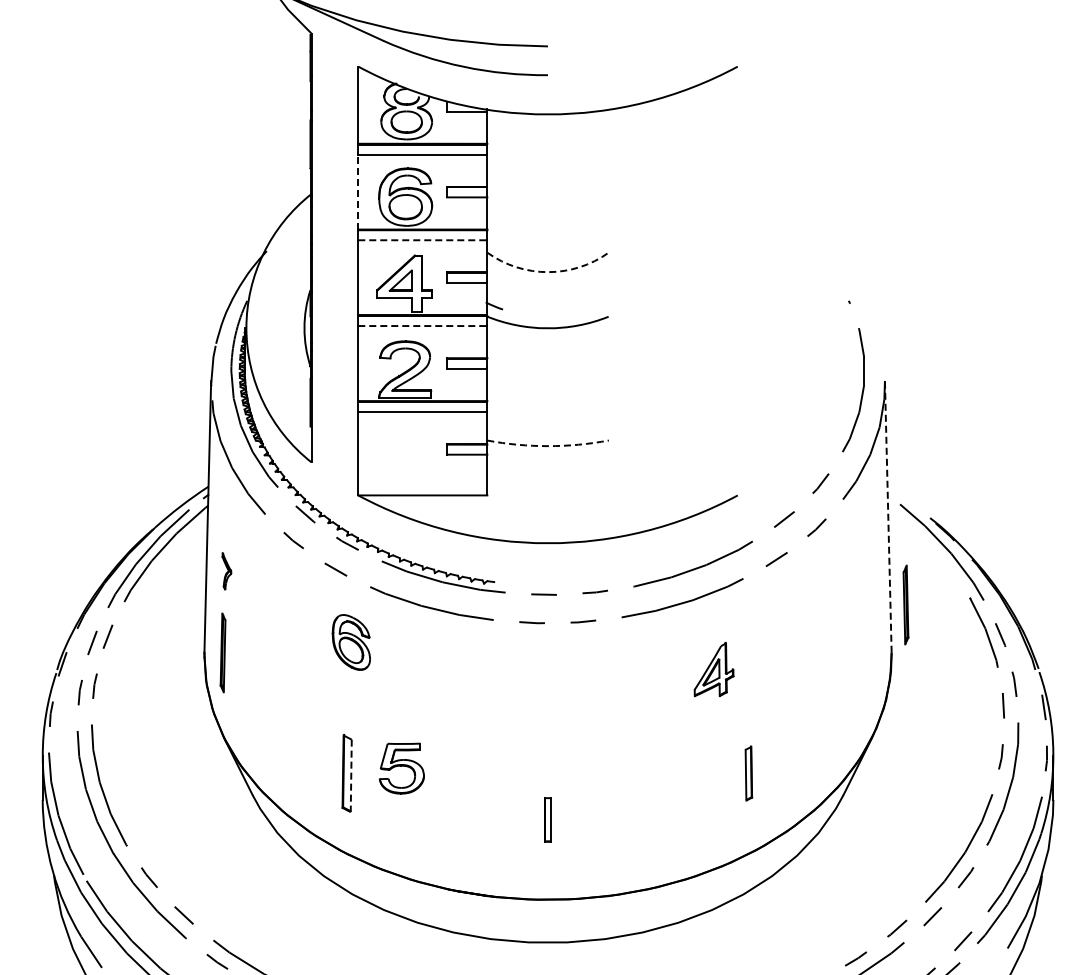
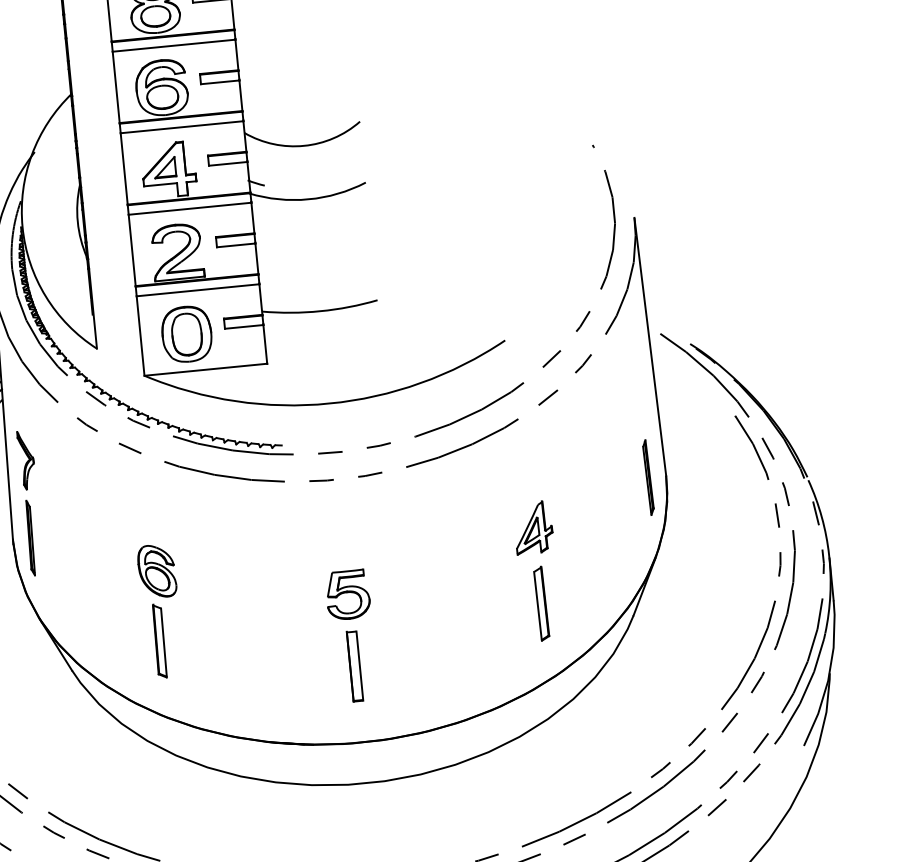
line: (358, 192) -> (116, 87), dashed -> solid
line: (422, 240) -> (181, 127), dashed -> solid
arc: (548, 272) -> (304, 146), dashed -> solid
line: (422, 326) -> (189, 209), dashed -> solid
arc: (548, 446) -> (320, 311), dashed -> solid
part: (406, 456) -> (186, 334), added
line: (888, 516) -> (650, 346), dashed -> solid
part: (226, 571) -> (26, 460), size x1.67
part: (905, 604) -> (647, 477), moved
part: (350, 642) -> (156, 571), moved
part: (713, 669) -> (532, 527), moved
part: (401, 768) -> (347, 594), moved
part: (748, 773) -> (541, 603), size x1.43
line: (351, 776) -> (164, 643), dashed -> solid
part: (547, 819) -> (354, 666), size x1.67

